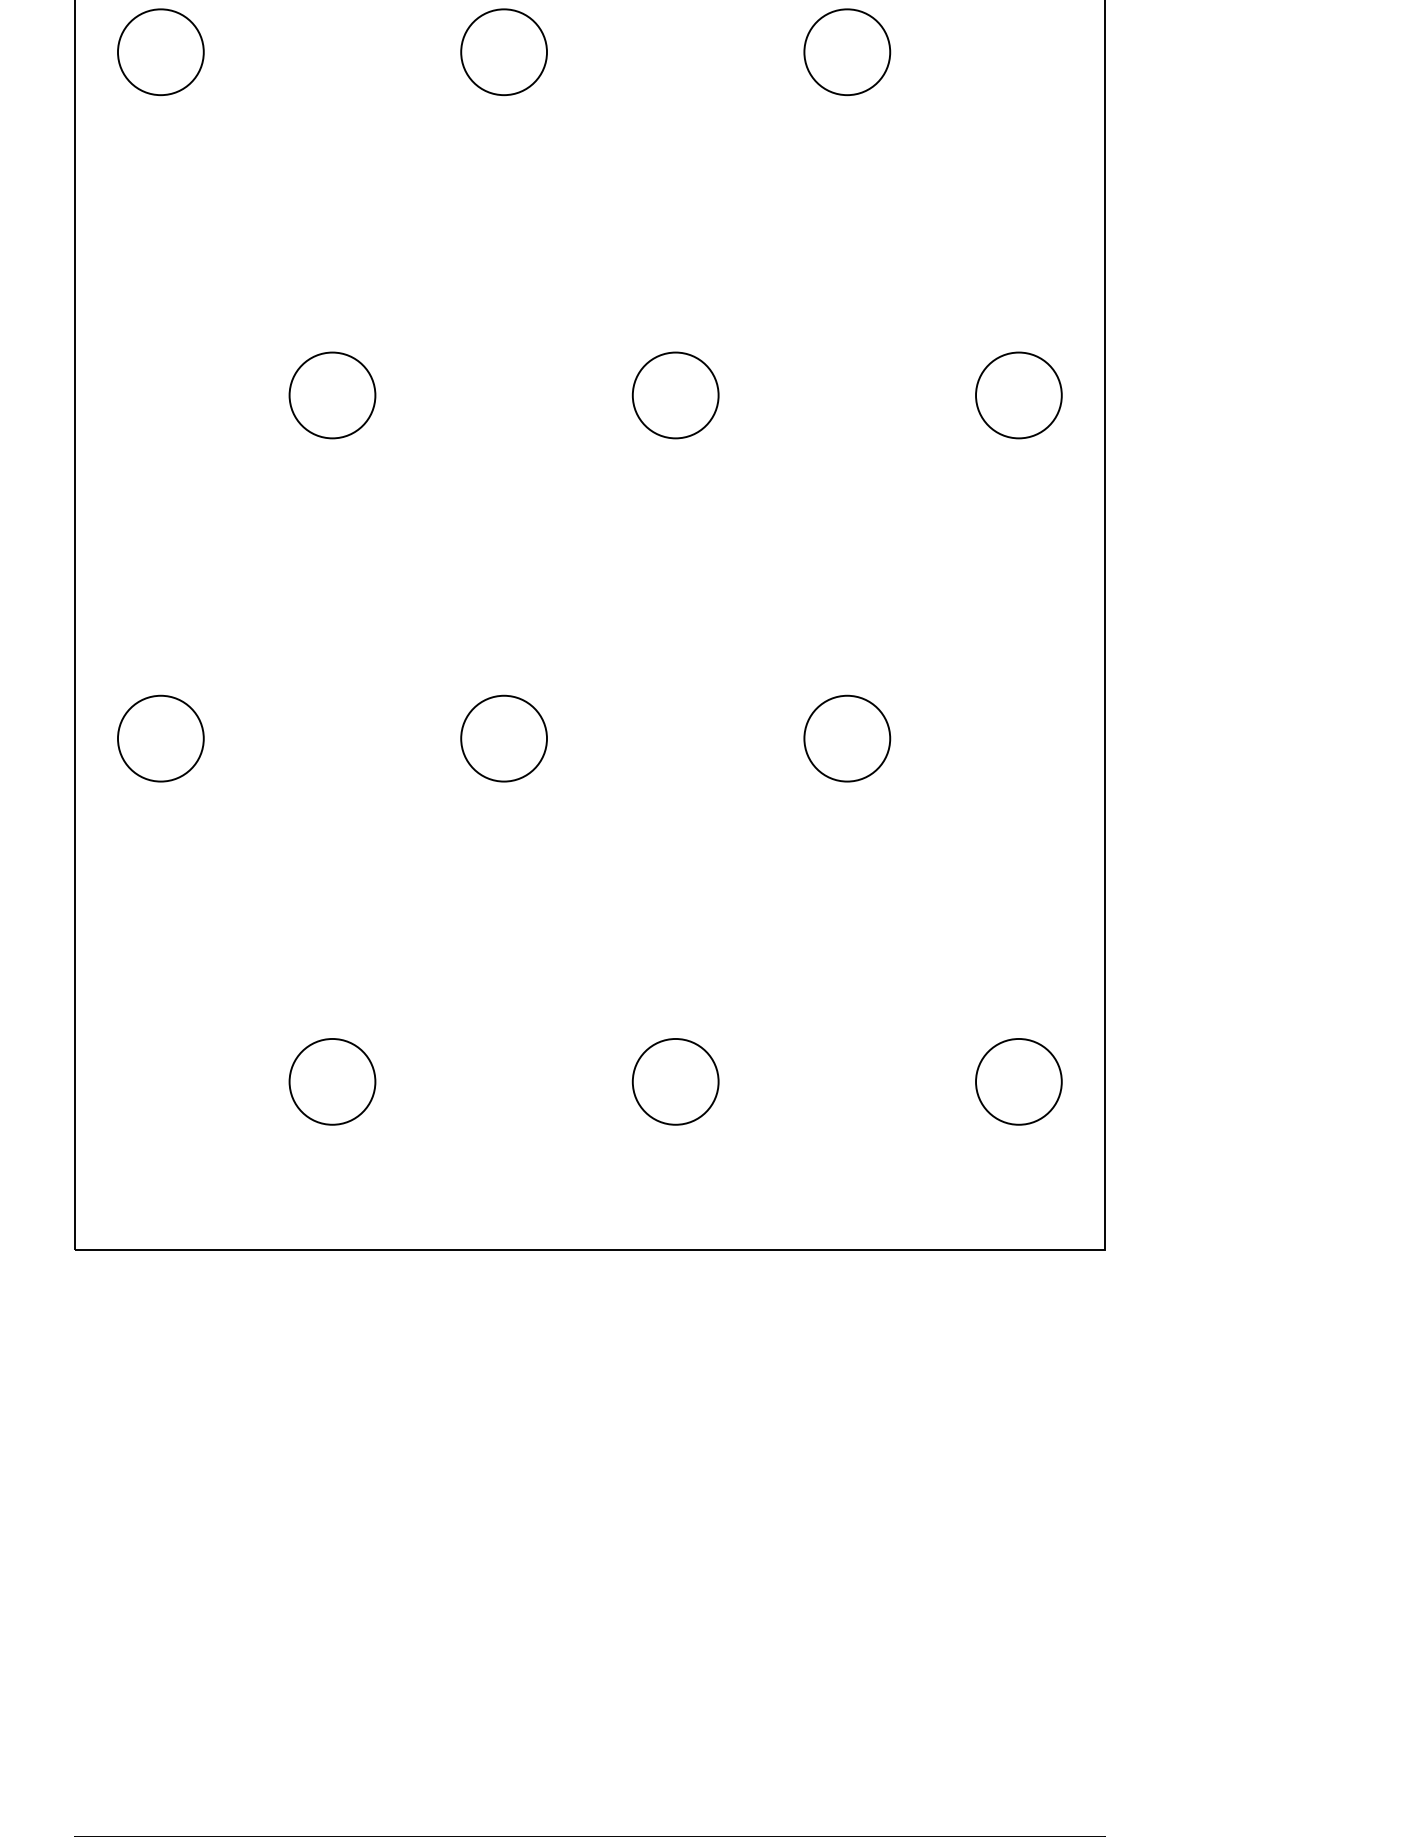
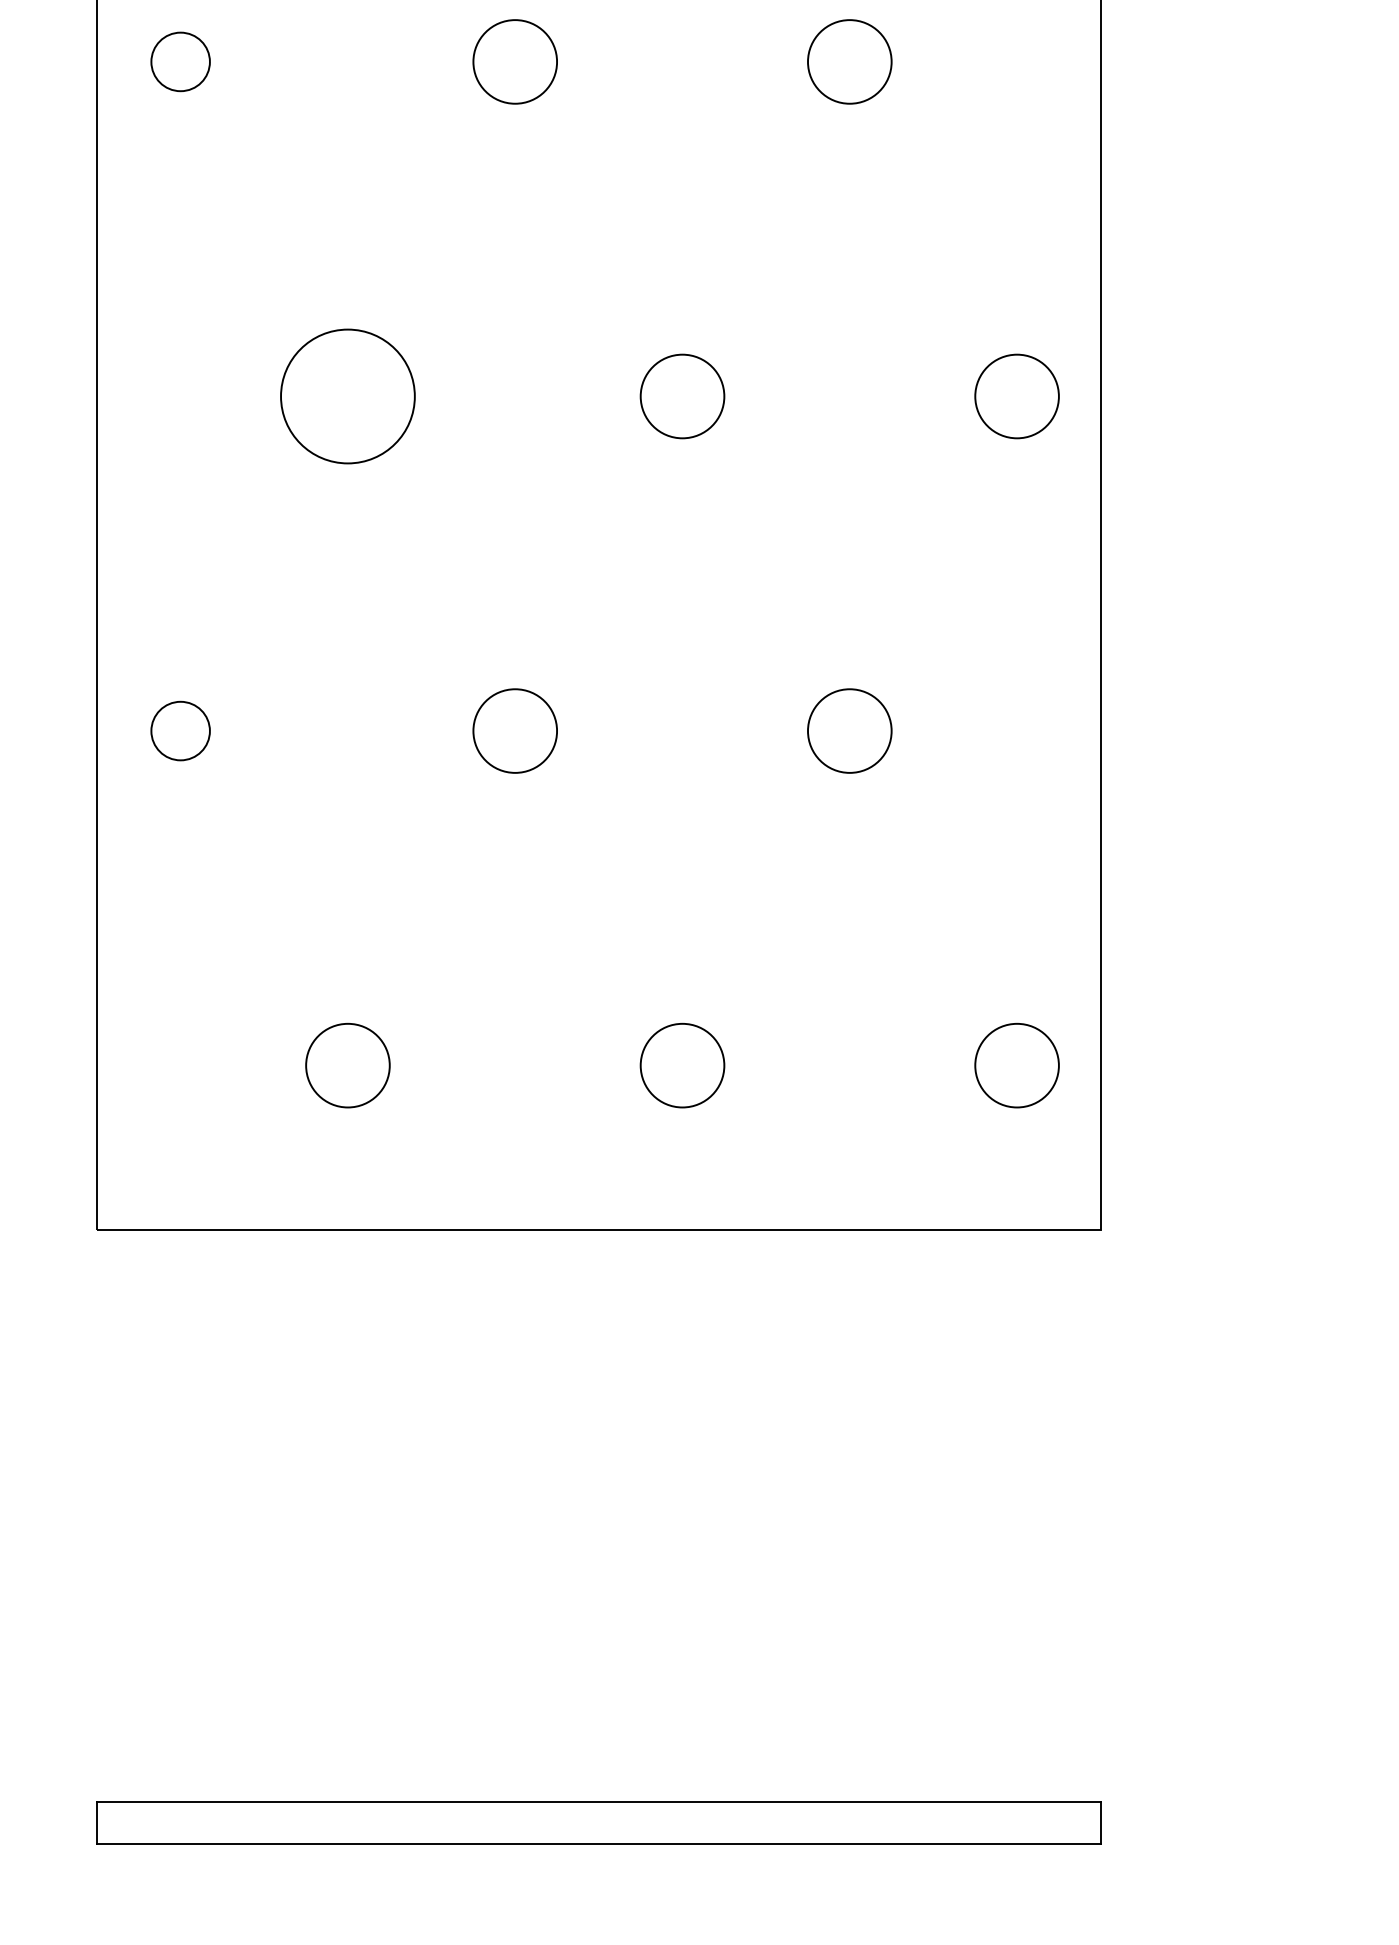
circle: (160, 51) -> (180, 61), size x0.7
circle: (332, 395) -> (347, 396), size x1.6
circle: (160, 738) -> (180, 730), size x0.7

